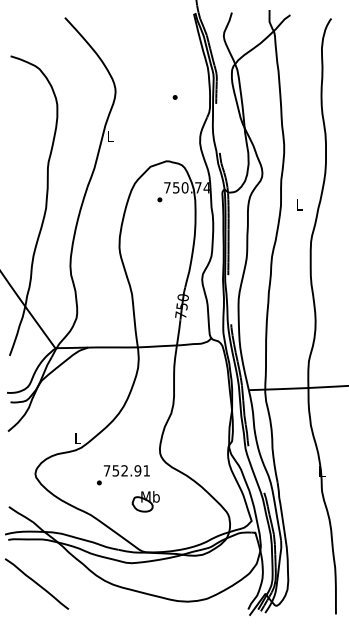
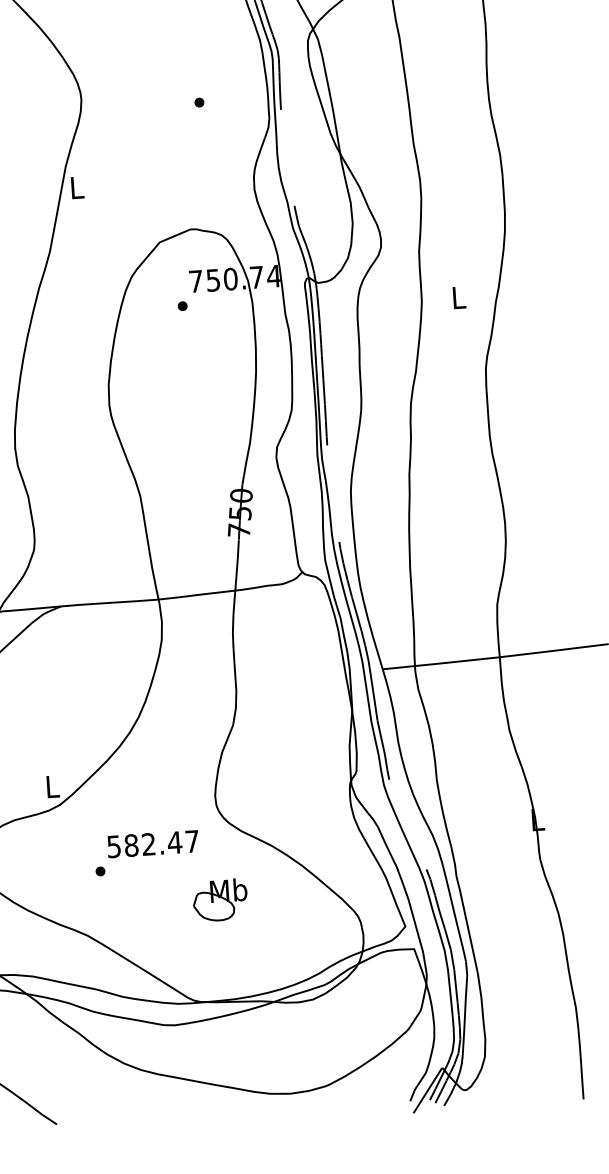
text: (126, 470) -> (152, 843), 752.91 -> 582.47
part: (145, 501) -> (219, 900), moved

